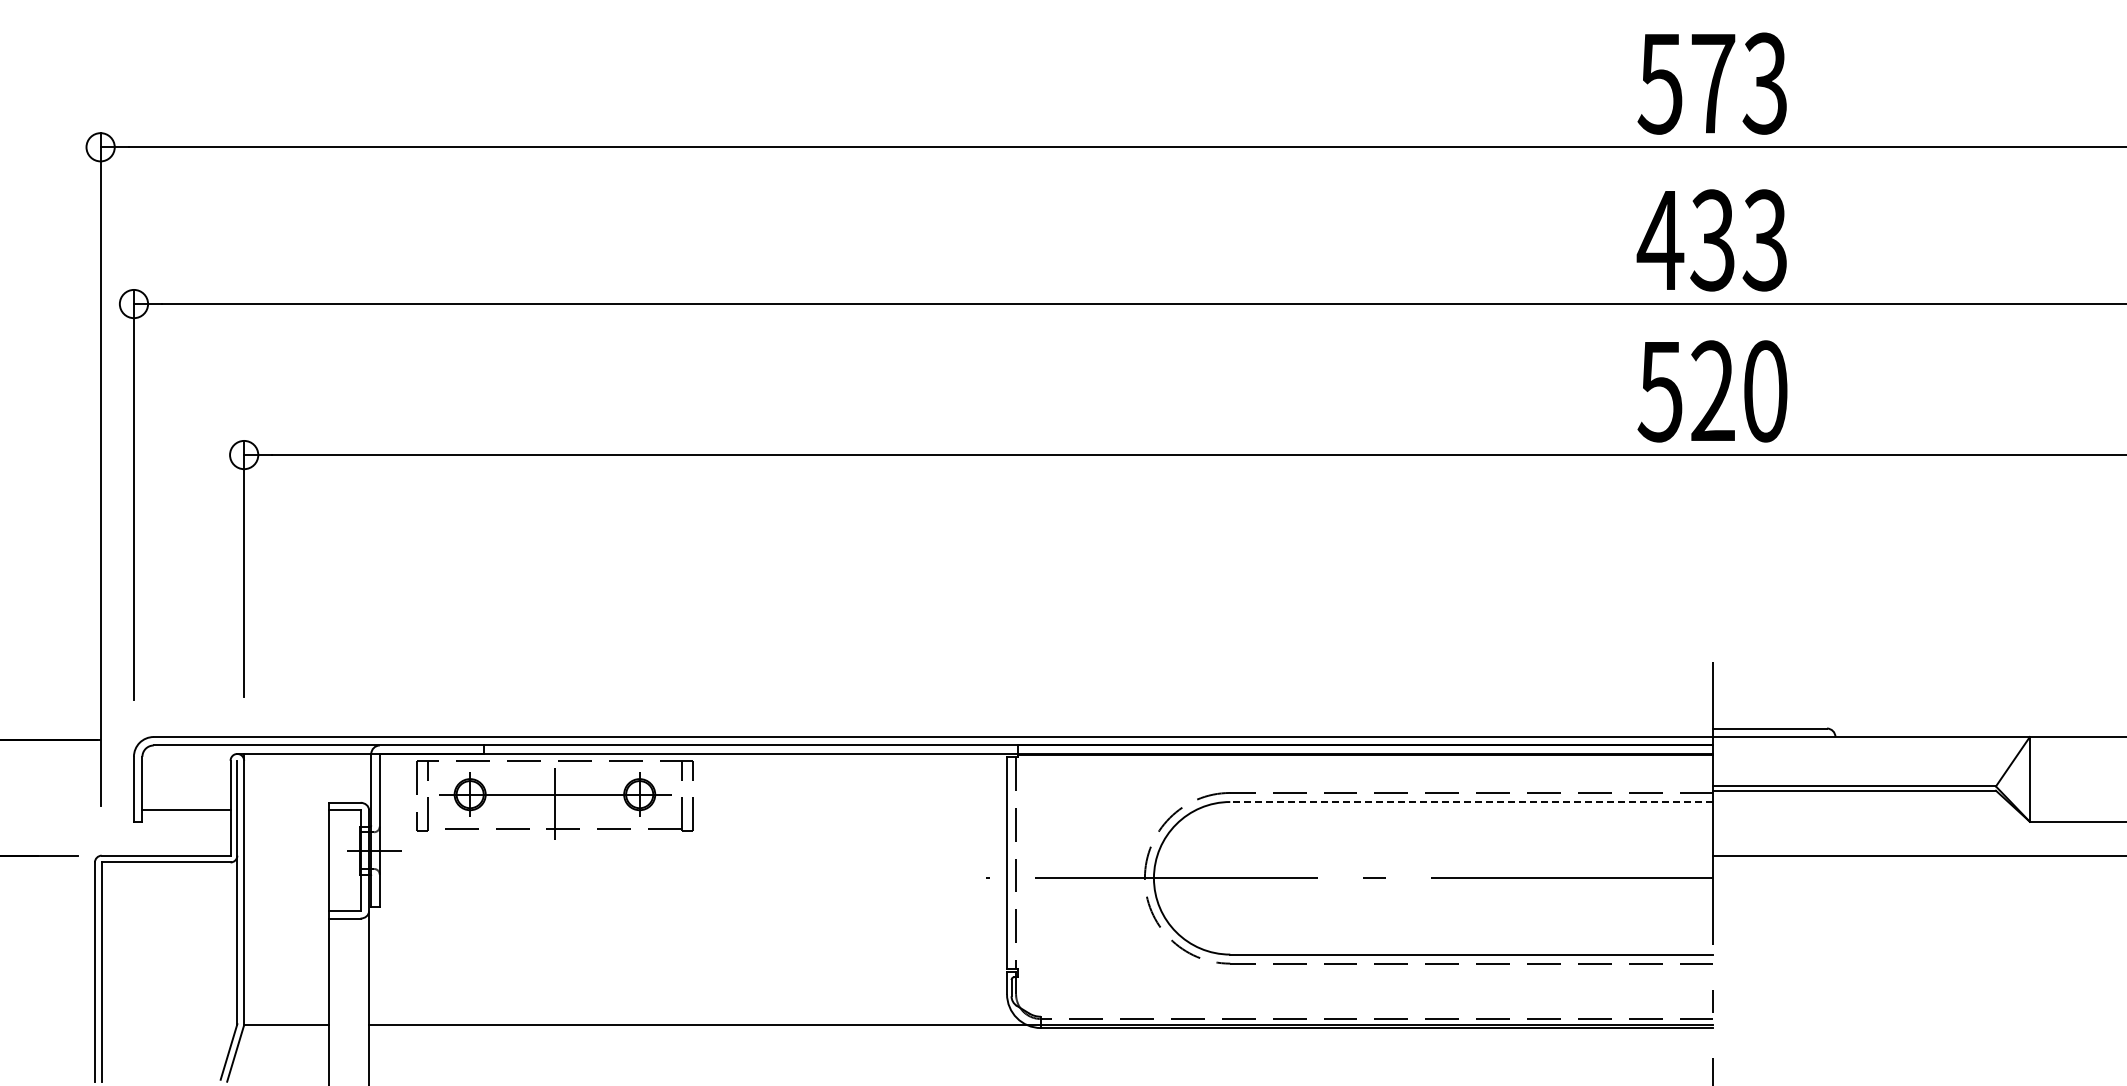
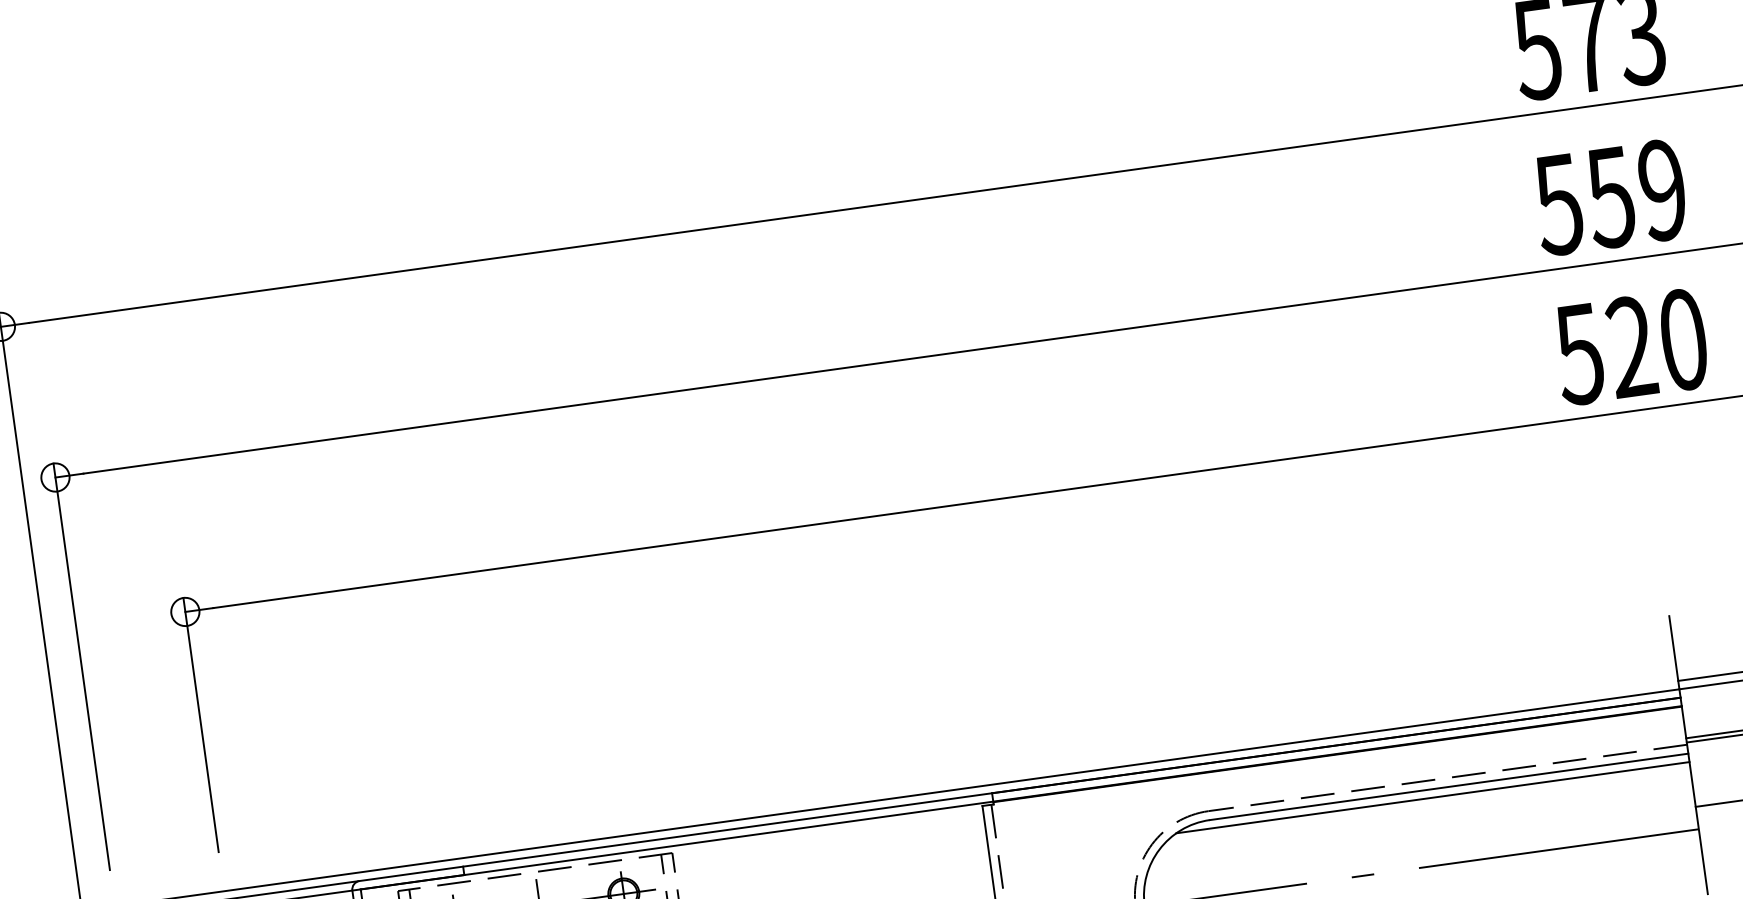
text: (1711, 240) -> (1609, 197), 433 -> 559
line: (1471, 802) -> (1448, 787), dashed -> solid
line: (1454, 810) -> (1433, 797), added

